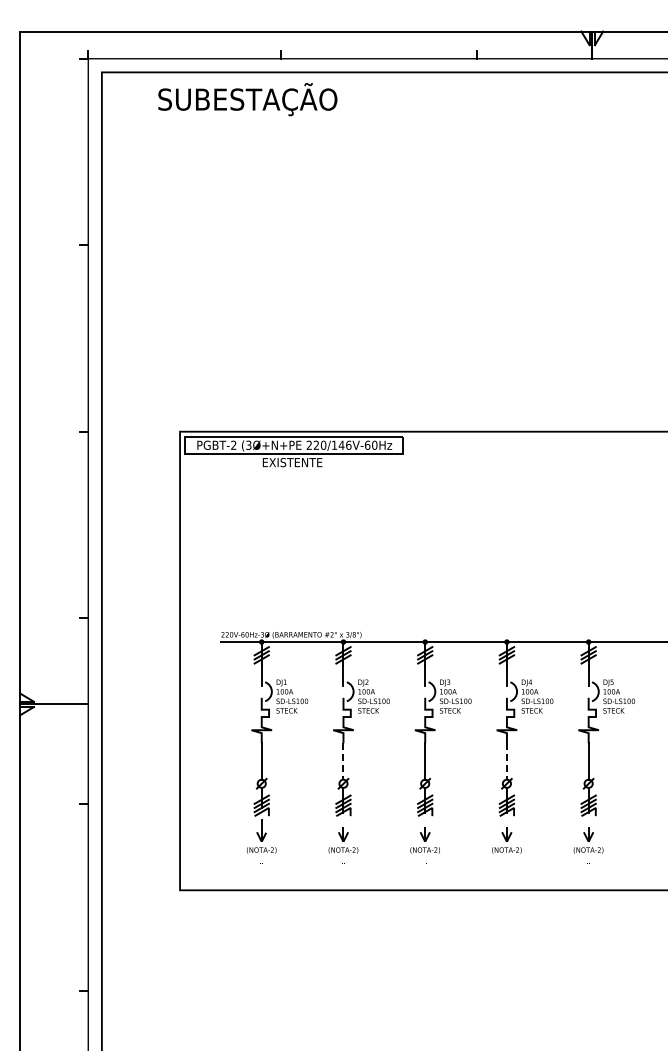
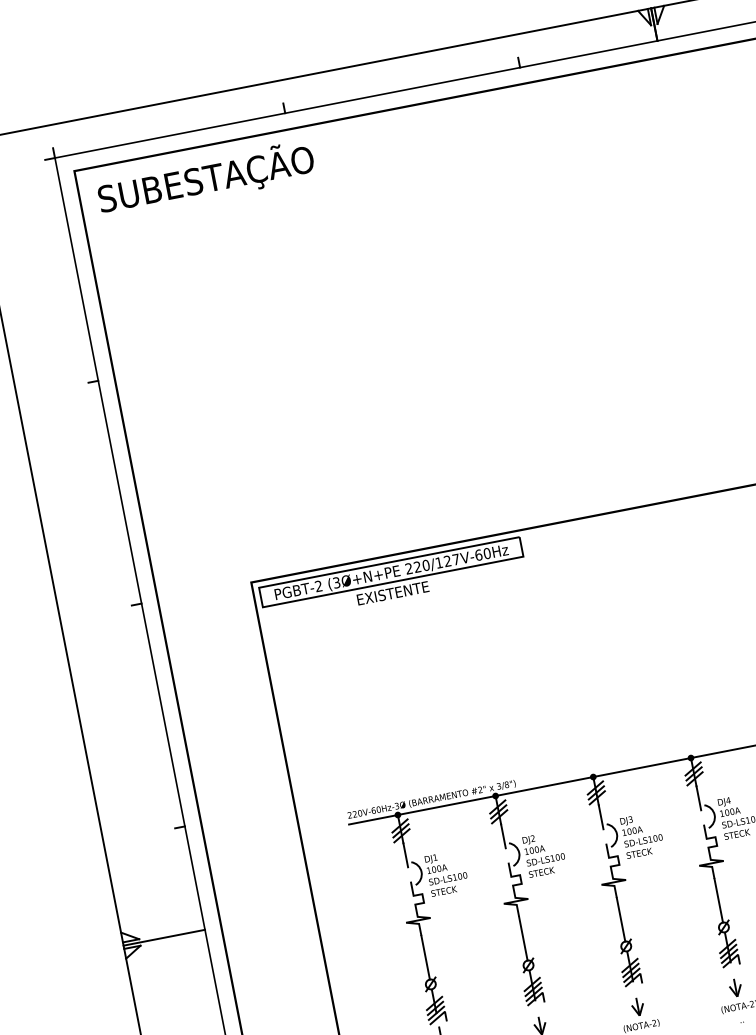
text: (247, 99) -> (205, 179), moved
text: (344, 444) -> (450, 559), 220/146V-60Hz -> 220/127V-60Hz
line: (343, 761) -> (523, 938), dashed -> solid
line: (506, 761) -> (718, 900), dashed -> solid

